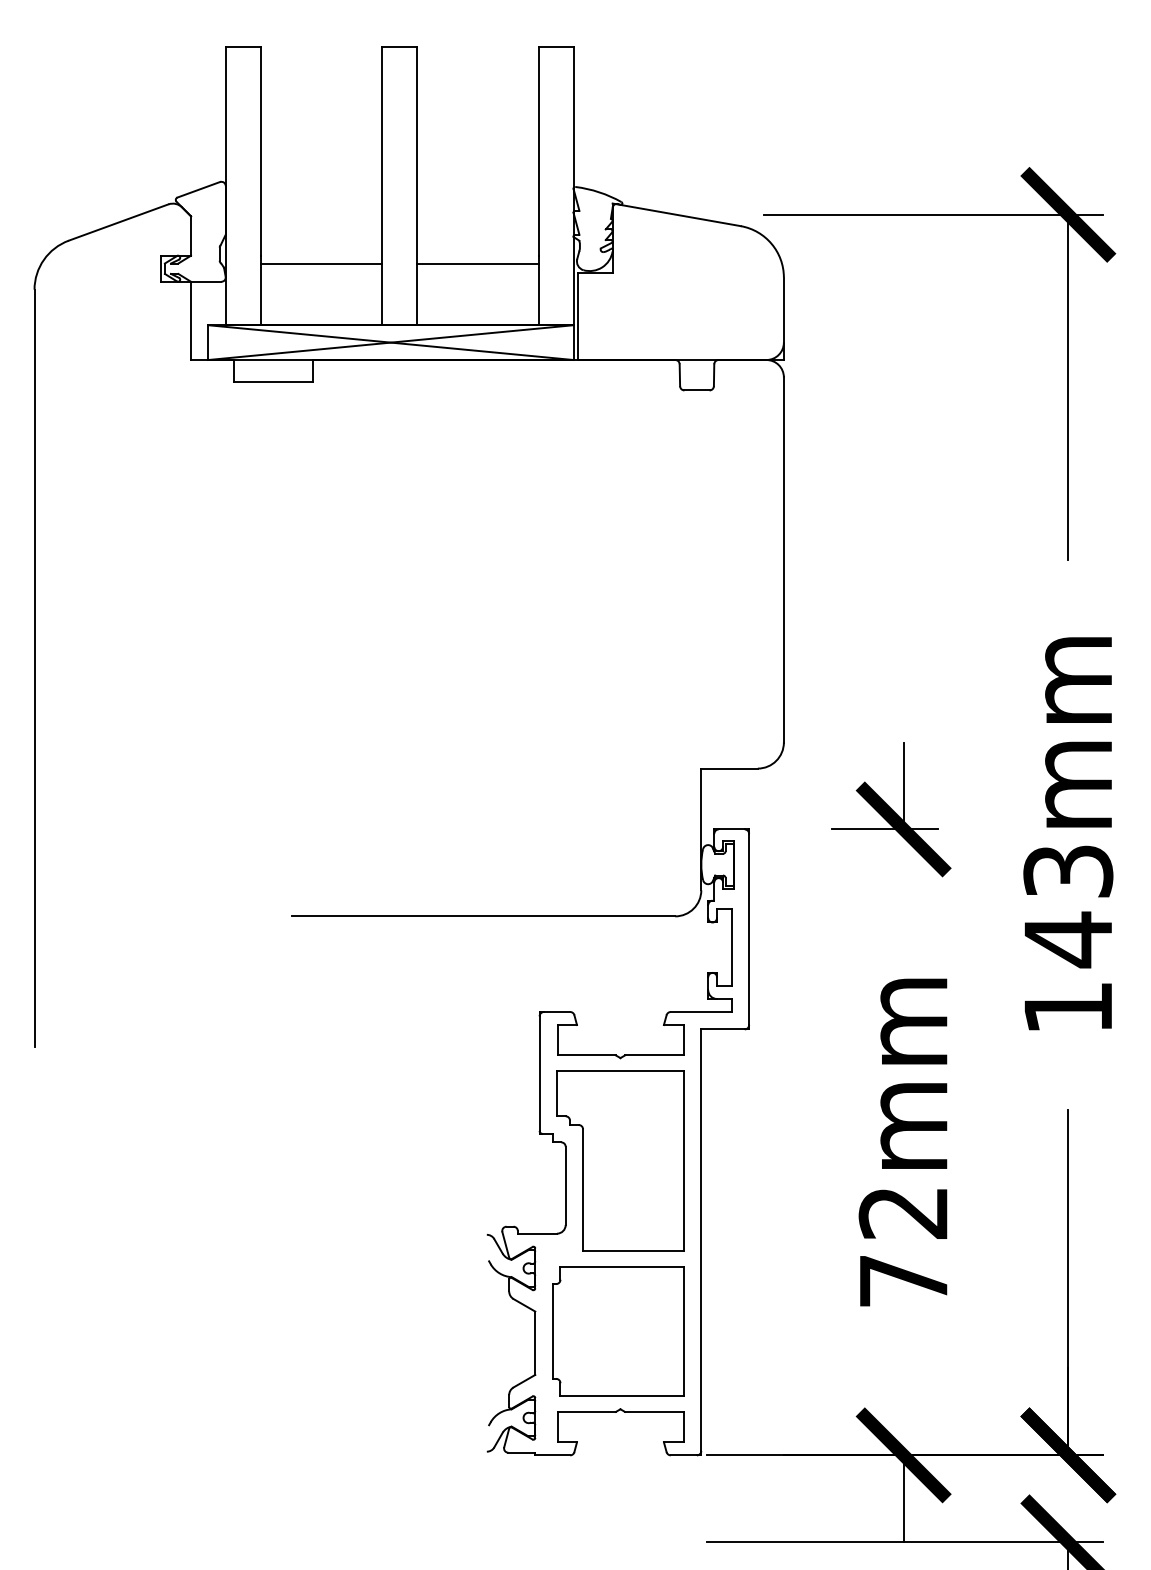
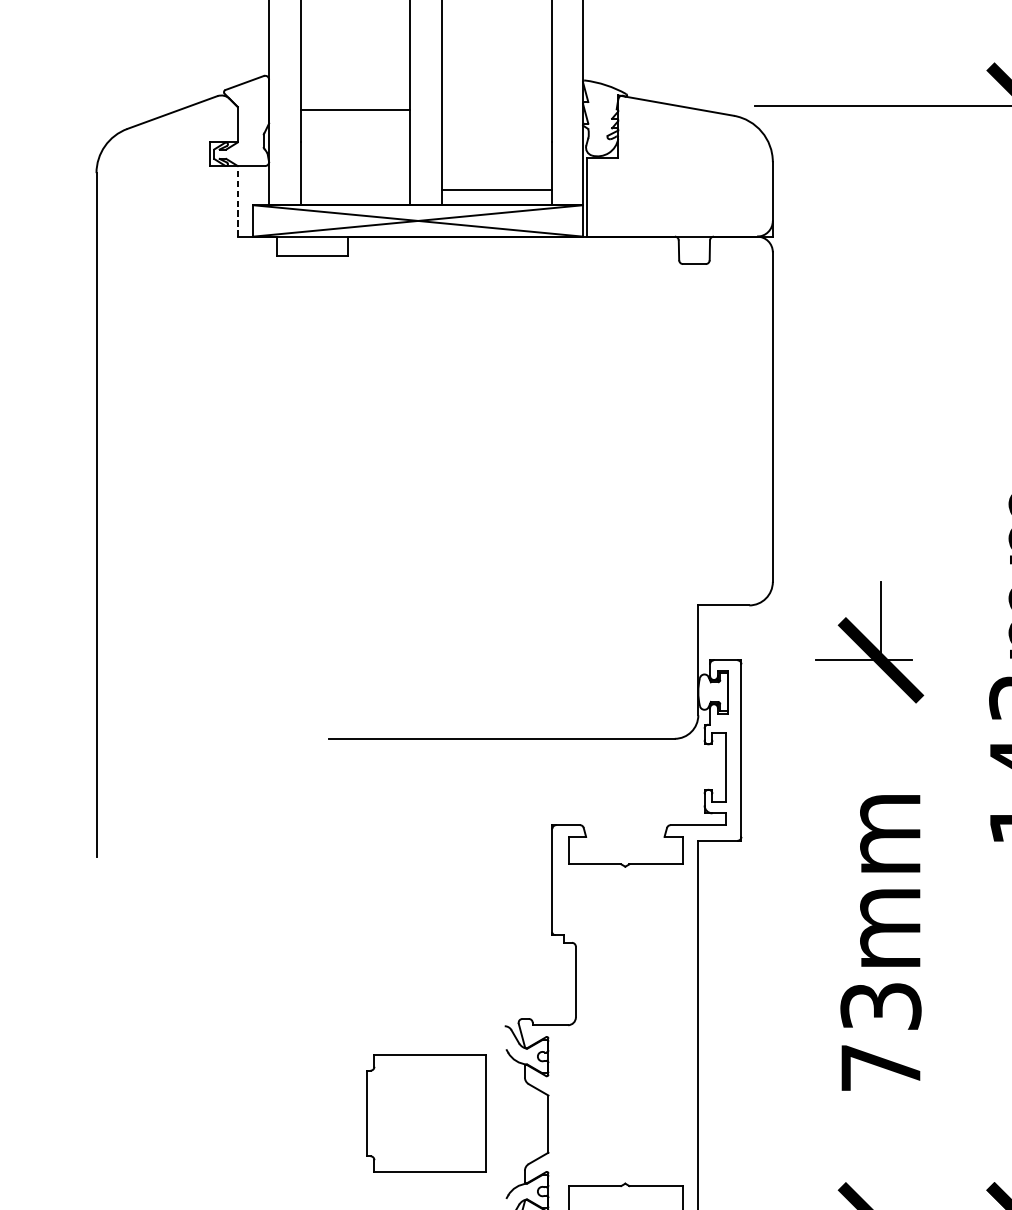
line: (321, 264) -> (355, 109), moved
line: (477, 264) -> (496, 190), moved
line: (191, 320) -> (238, 200), solid -> dashed
part: (620, 1160) -> (625, 959), removed
text: (903, 1212) -> (880, 1006), 72mm -> 73mm
part: (618, 1331) -> (426, 1113), moved

